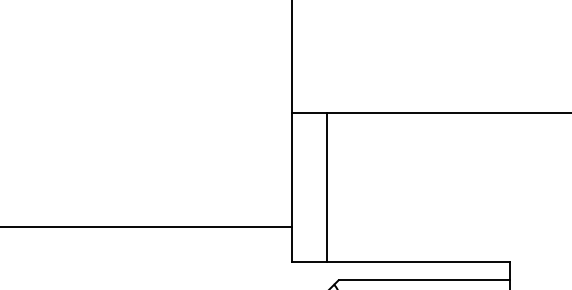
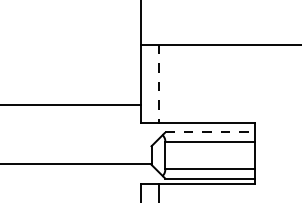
line: (328, 186) -> (159, 83), solid -> dashed
line: (425, 279) -> (210, 132), solid -> dashed

